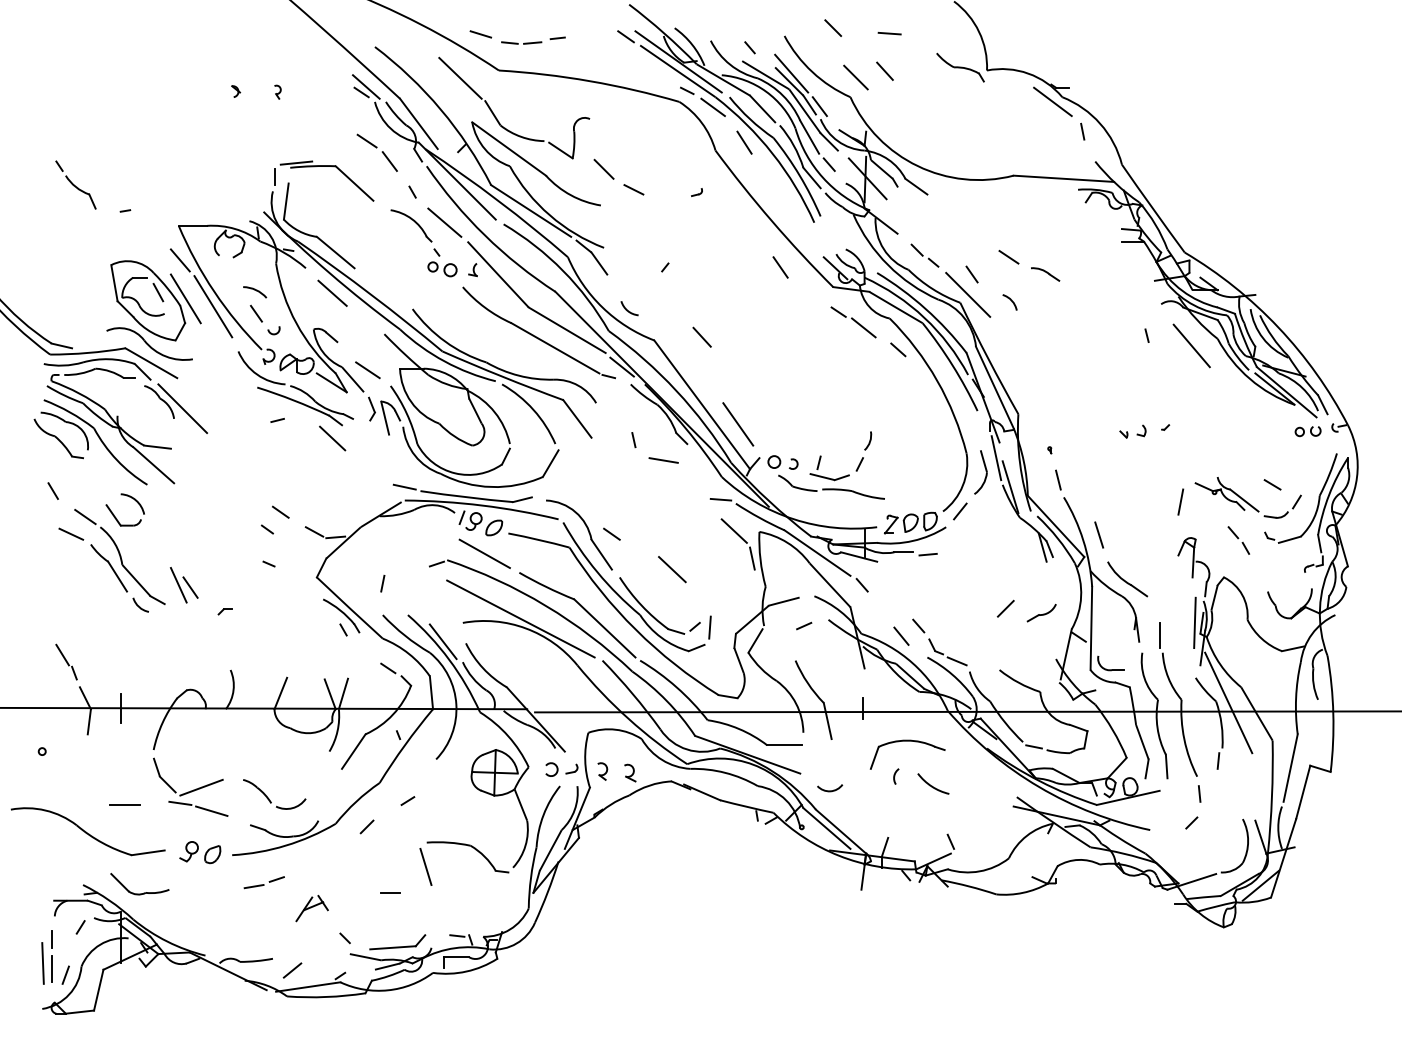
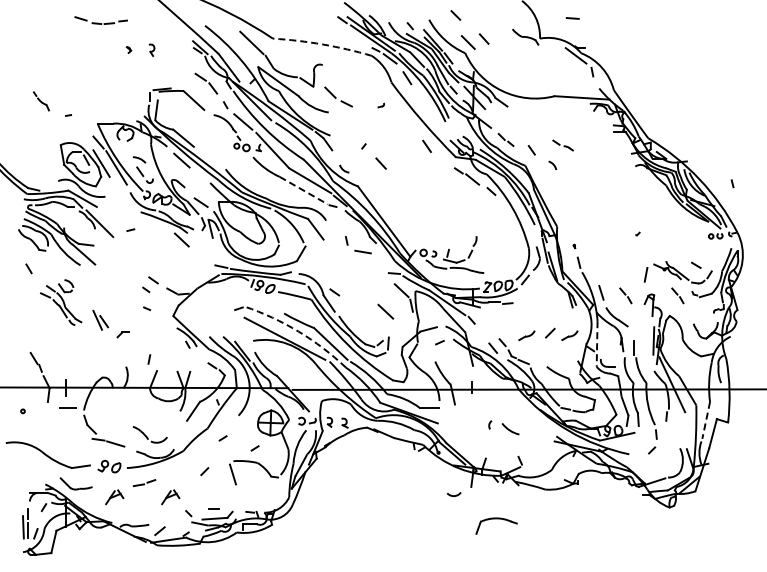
line: (889, 33) -> (572, 18), moved
part: (516, 37) -> (100, 20), moved
arc: (589, 81) -> (322, 44), solid -> dashed
part: (277, 92) -> (151, 50), size x1.6
part: (76, 185) -> (41, 101), size x0.7
part: (1028, 265) -> (562, 145), size x0.6
line: (967, 295) -> (529, 161), removed
line: (1146, 335) -> (732, 183), moved
line: (701, 337) -> (380, 163), moved
line: (1190, 344) -> (651, 188), removed
line: (554, 347) -> (303, 190), solid -> dashed
line: (277, 419) -> (130, 229), moved
line: (737, 422) -> (403, 231), removed
part: (1132, 432) -> (619, 236), removed
line: (1143, 539) -> (625, 295), added
part: (110, 552) -> (60, 302), size x0.7
line: (483, 552) -> (264, 302), removed
line: (671, 569) -> (385, 311), moved
line: (383, 583) -> (149, 359), moved
arc: (545, 605) -> (298, 331), solid -> dashed
part: (224, 611) -> (122, 334), size x1.6
part: (962, 612) -> (526, 335), added
line: (1092, 627) -> (597, 343), solid -> dashed
part: (907, 753) -> (496, 525), moved
line: (1291, 768) -> (706, 420), solid -> dashed
line: (200, 786) -> (109, 430), removed
arc: (830, 790) -> (454, 495), moved
line: (123, 804) -> (67, 407), moved
line: (465, 819) -> (254, 448), added
line: (366, 826) -> (204, 471), moved
line: (390, 892) -> (213, 508), moved
part: (209, 908) -> (114, 497), added

